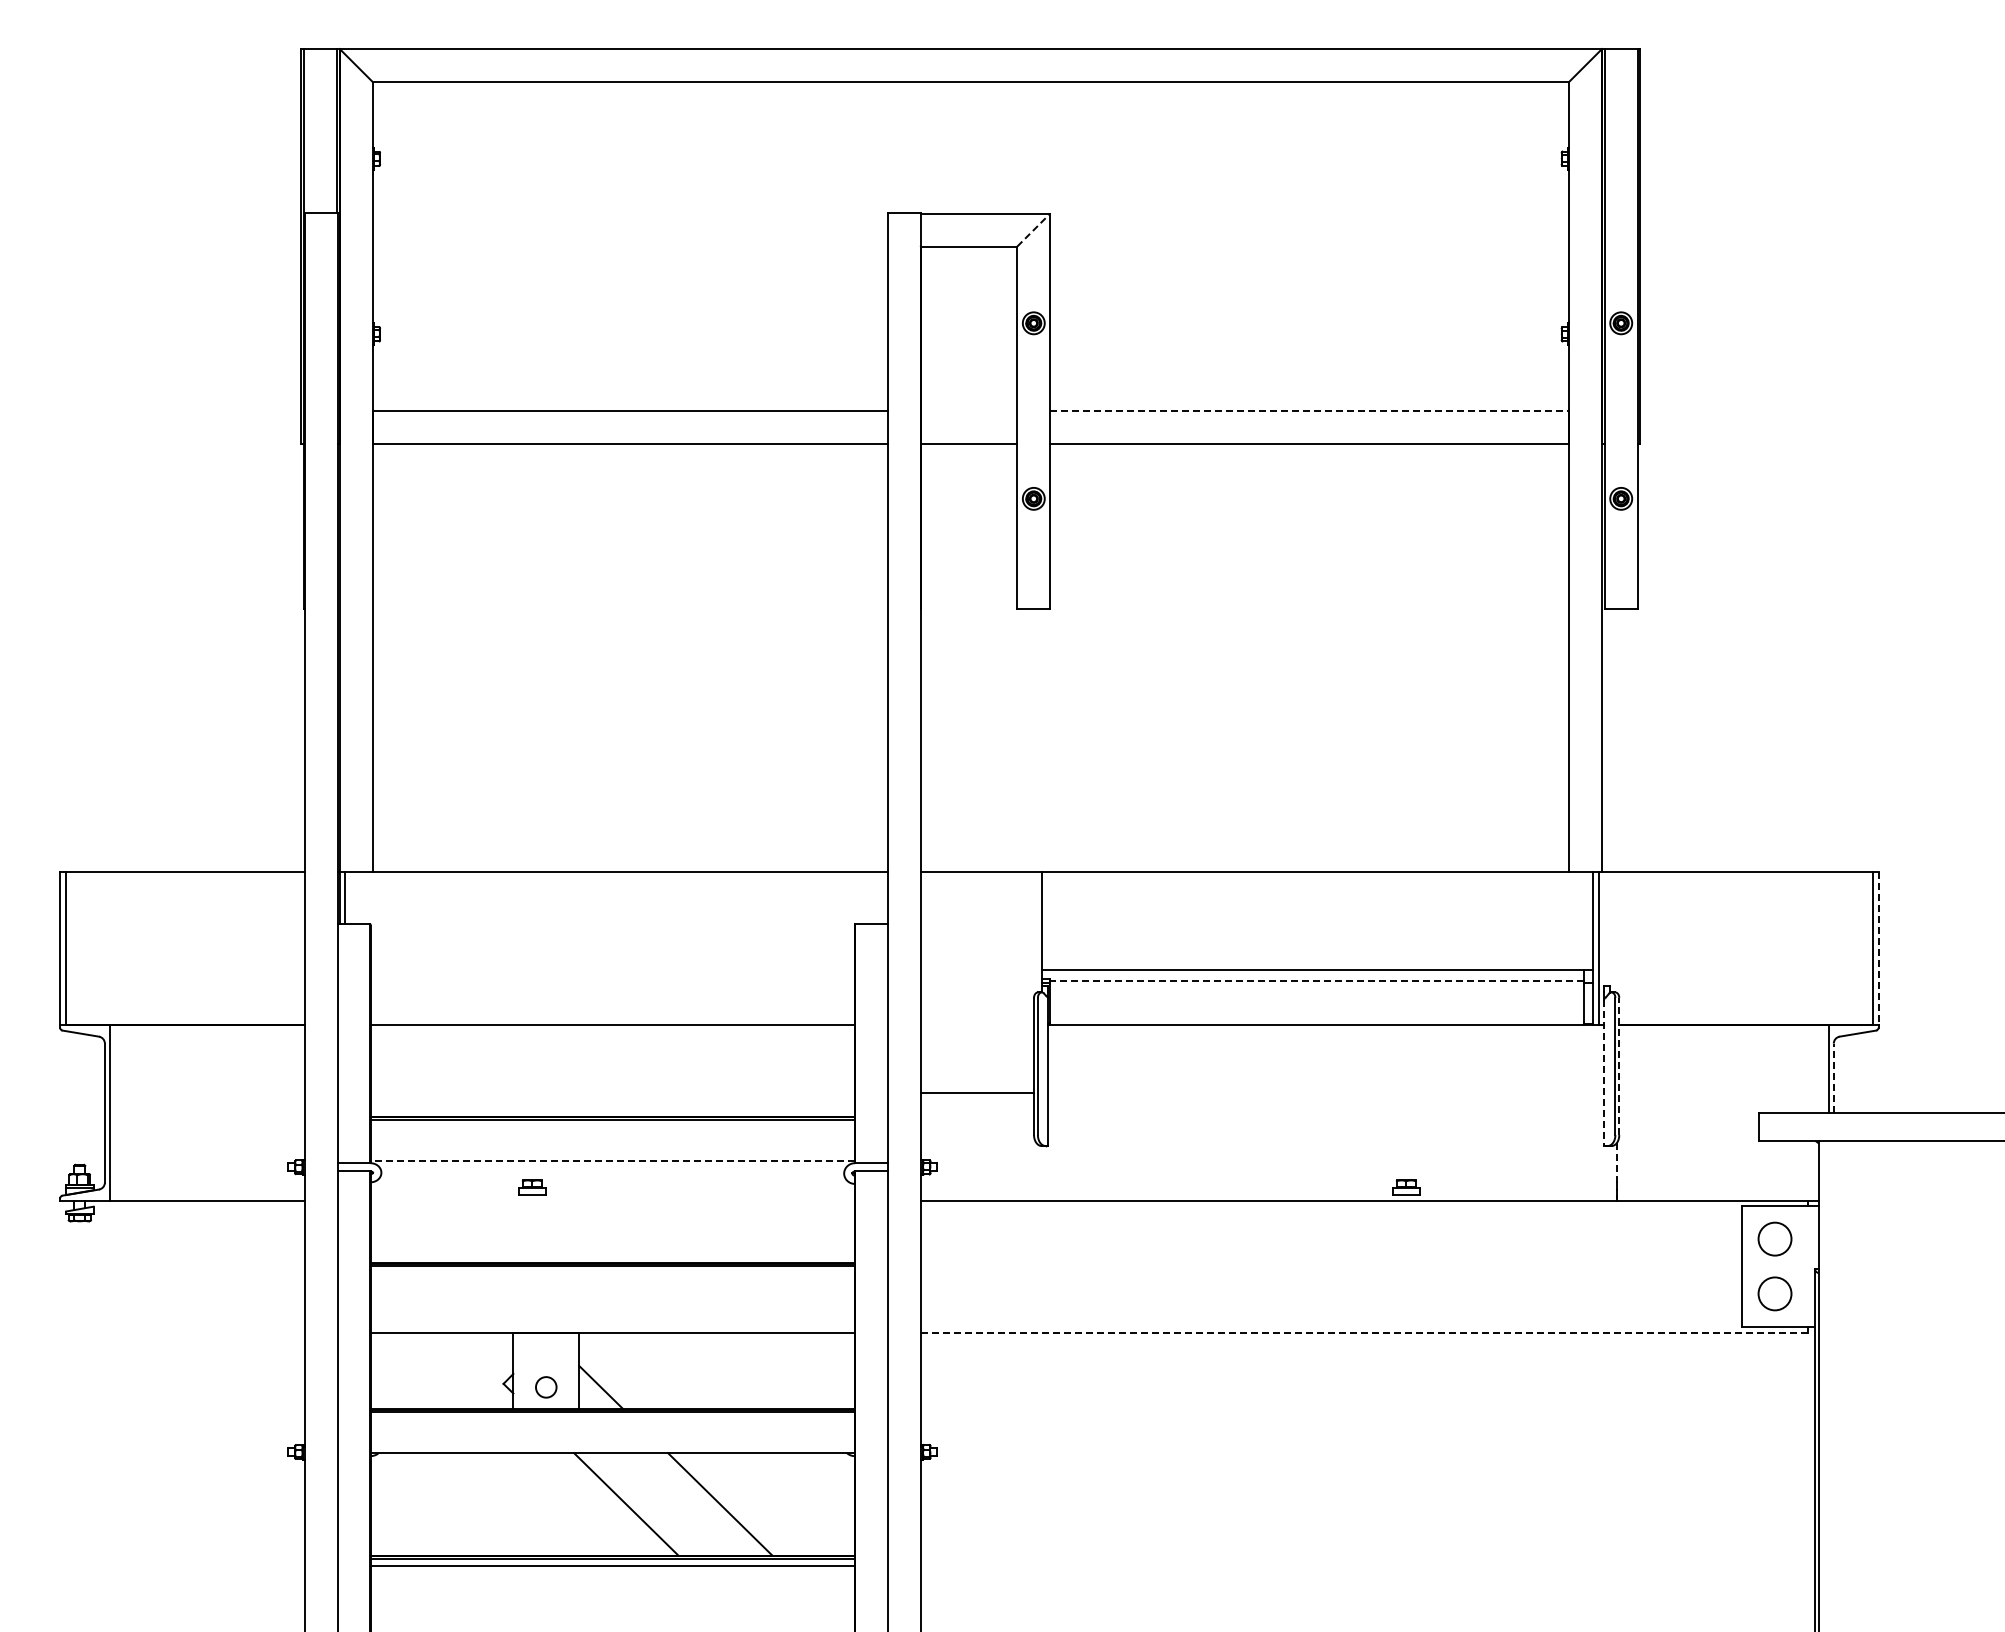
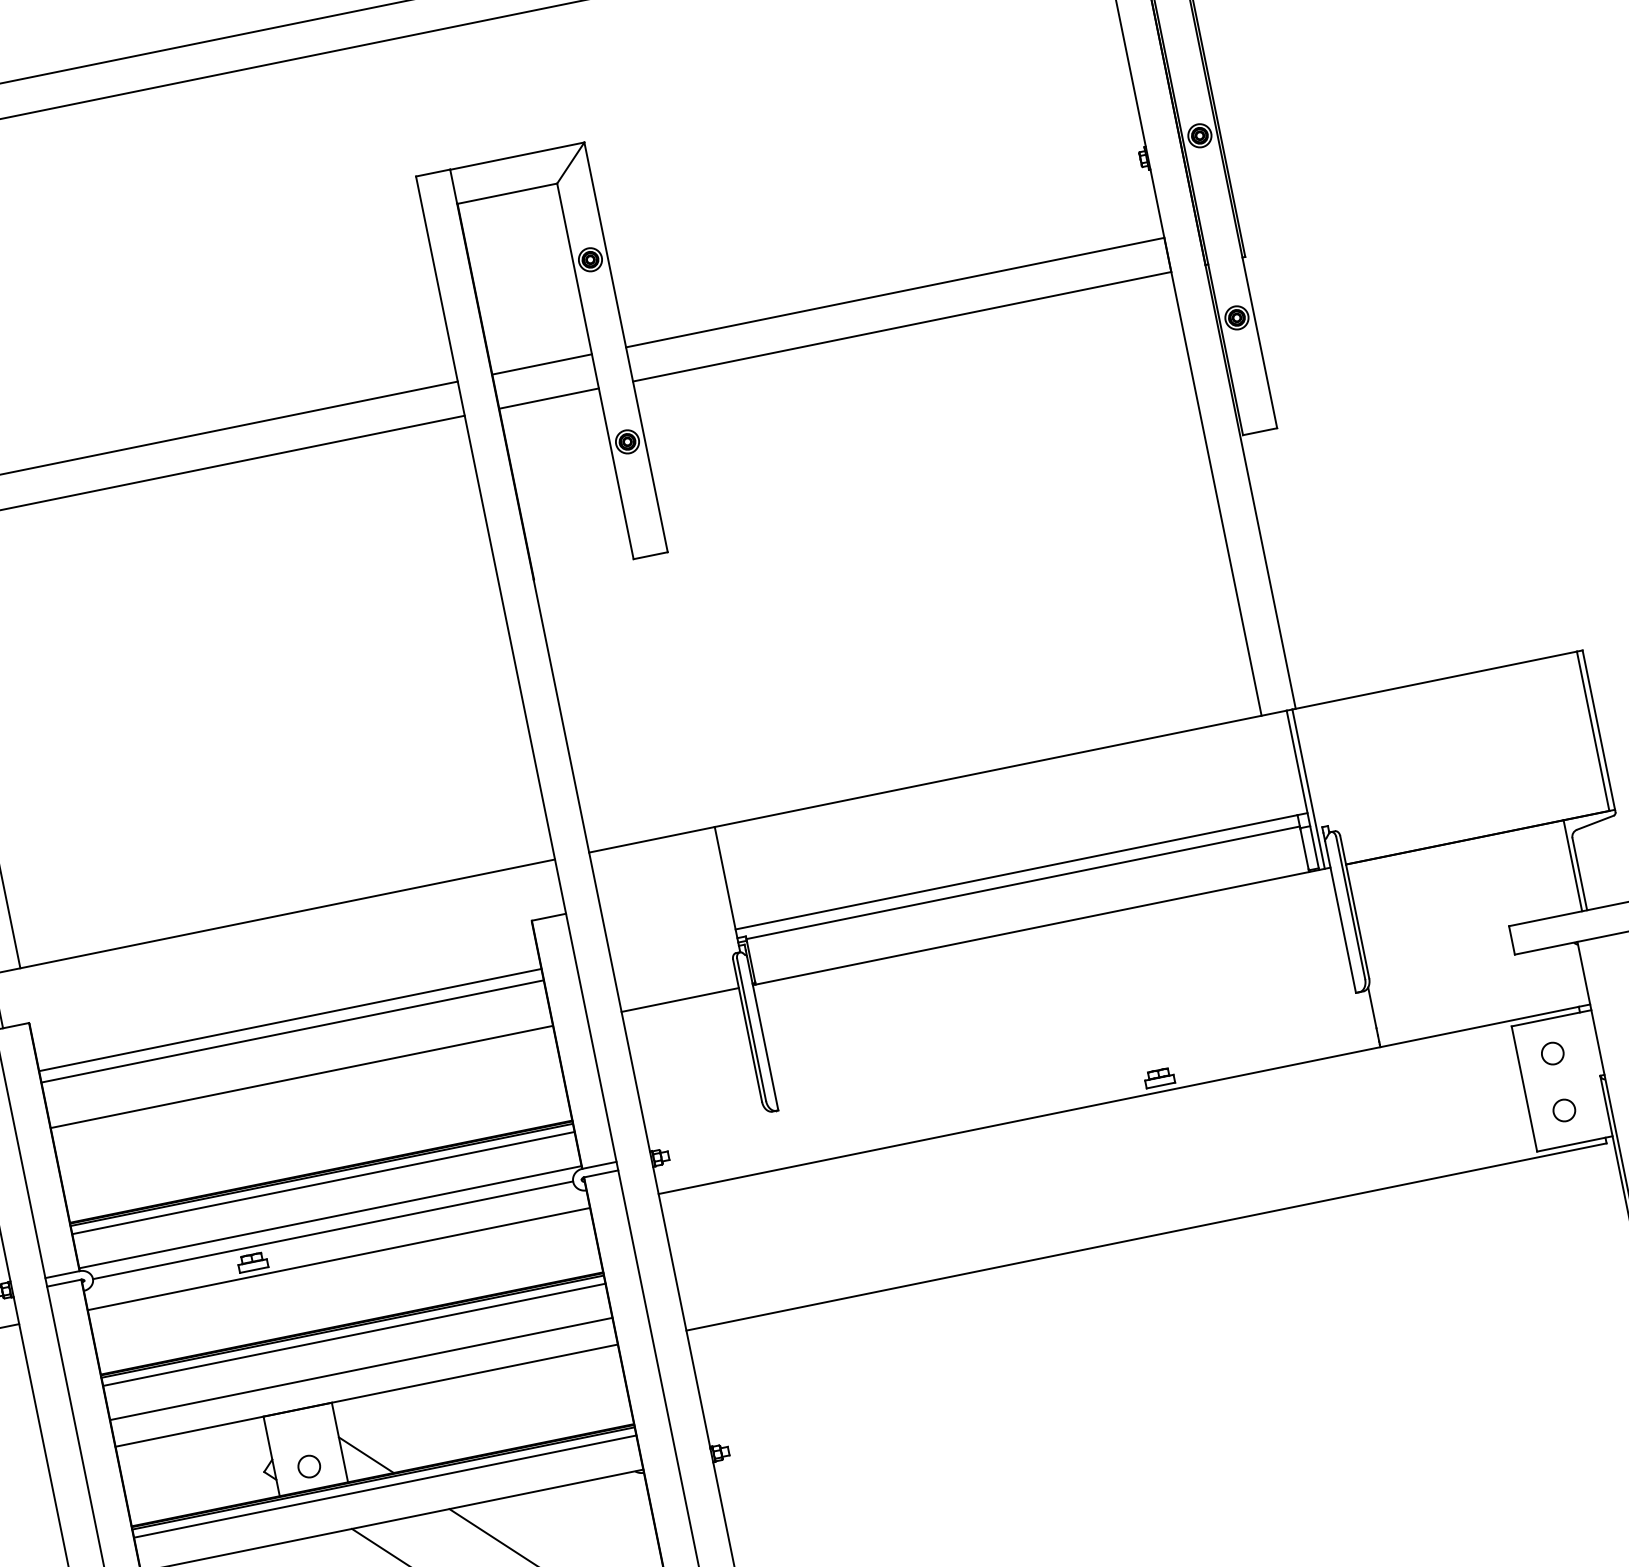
line: (1034, 229) -> (571, 162), dashed -> solid
line: (969, 411) -> (542, 364), added
line: (1310, 411) -> (896, 292), dashed -> solid
line: (1878, 948) -> (1598, 730), dashed -> solid
line: (612, 970) -> (290, 1020), added
line: (612, 981) -> (292, 1031), added
line: (1316, 981) -> (1022, 882), dashed -> solid
line: (1619, 1066) -> (1354, 907), dashed -> solid
line: (1604, 1073) -> (1340, 917), dashed -> solid
line: (1833, 1078) -> (1579, 874), dashed -> solid
line: (977, 1093) -> (680, 1000), moved
line: (612, 1127) -> (323, 1183), added
line: (612, 1160) -> (330, 1217), dashed -> solid
line: (1616, 1162) -> (1372, 1007), dashed -> solid
line: (612, 1173) -> (332, 1230), added
line: (612, 1200) -> (338, 1258), added
circle: (1774, 1239) -> (1552, 1053), size x0.62
line: (612, 1273) -> (353, 1334), added
circle: (1774, 1294) -> (1563, 1111), size x0.62
line: (612, 1306) -> (360, 1368), added
line: (1363, 1332) -> (1145, 1237), dashed -> solid
line: (612, 1420) -> (384, 1486), added

